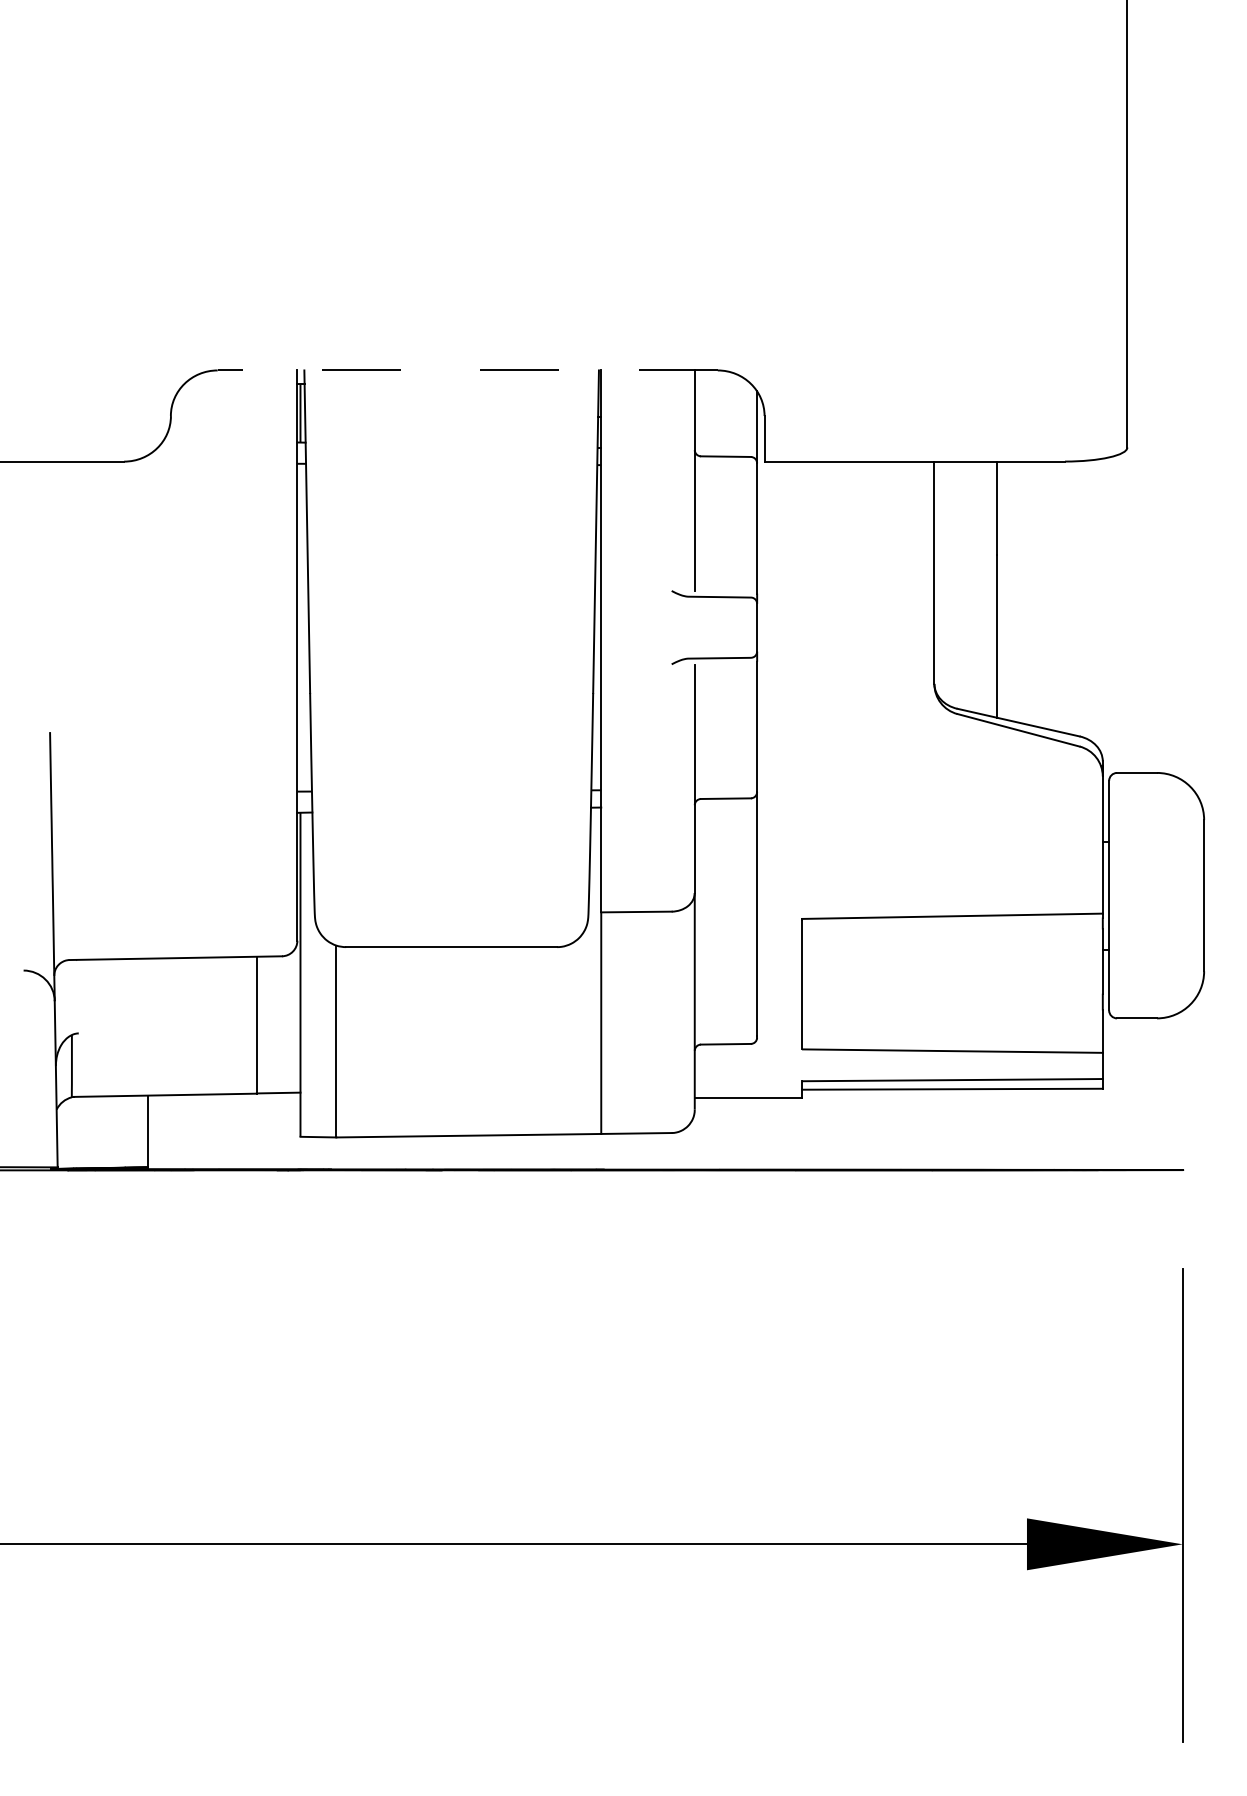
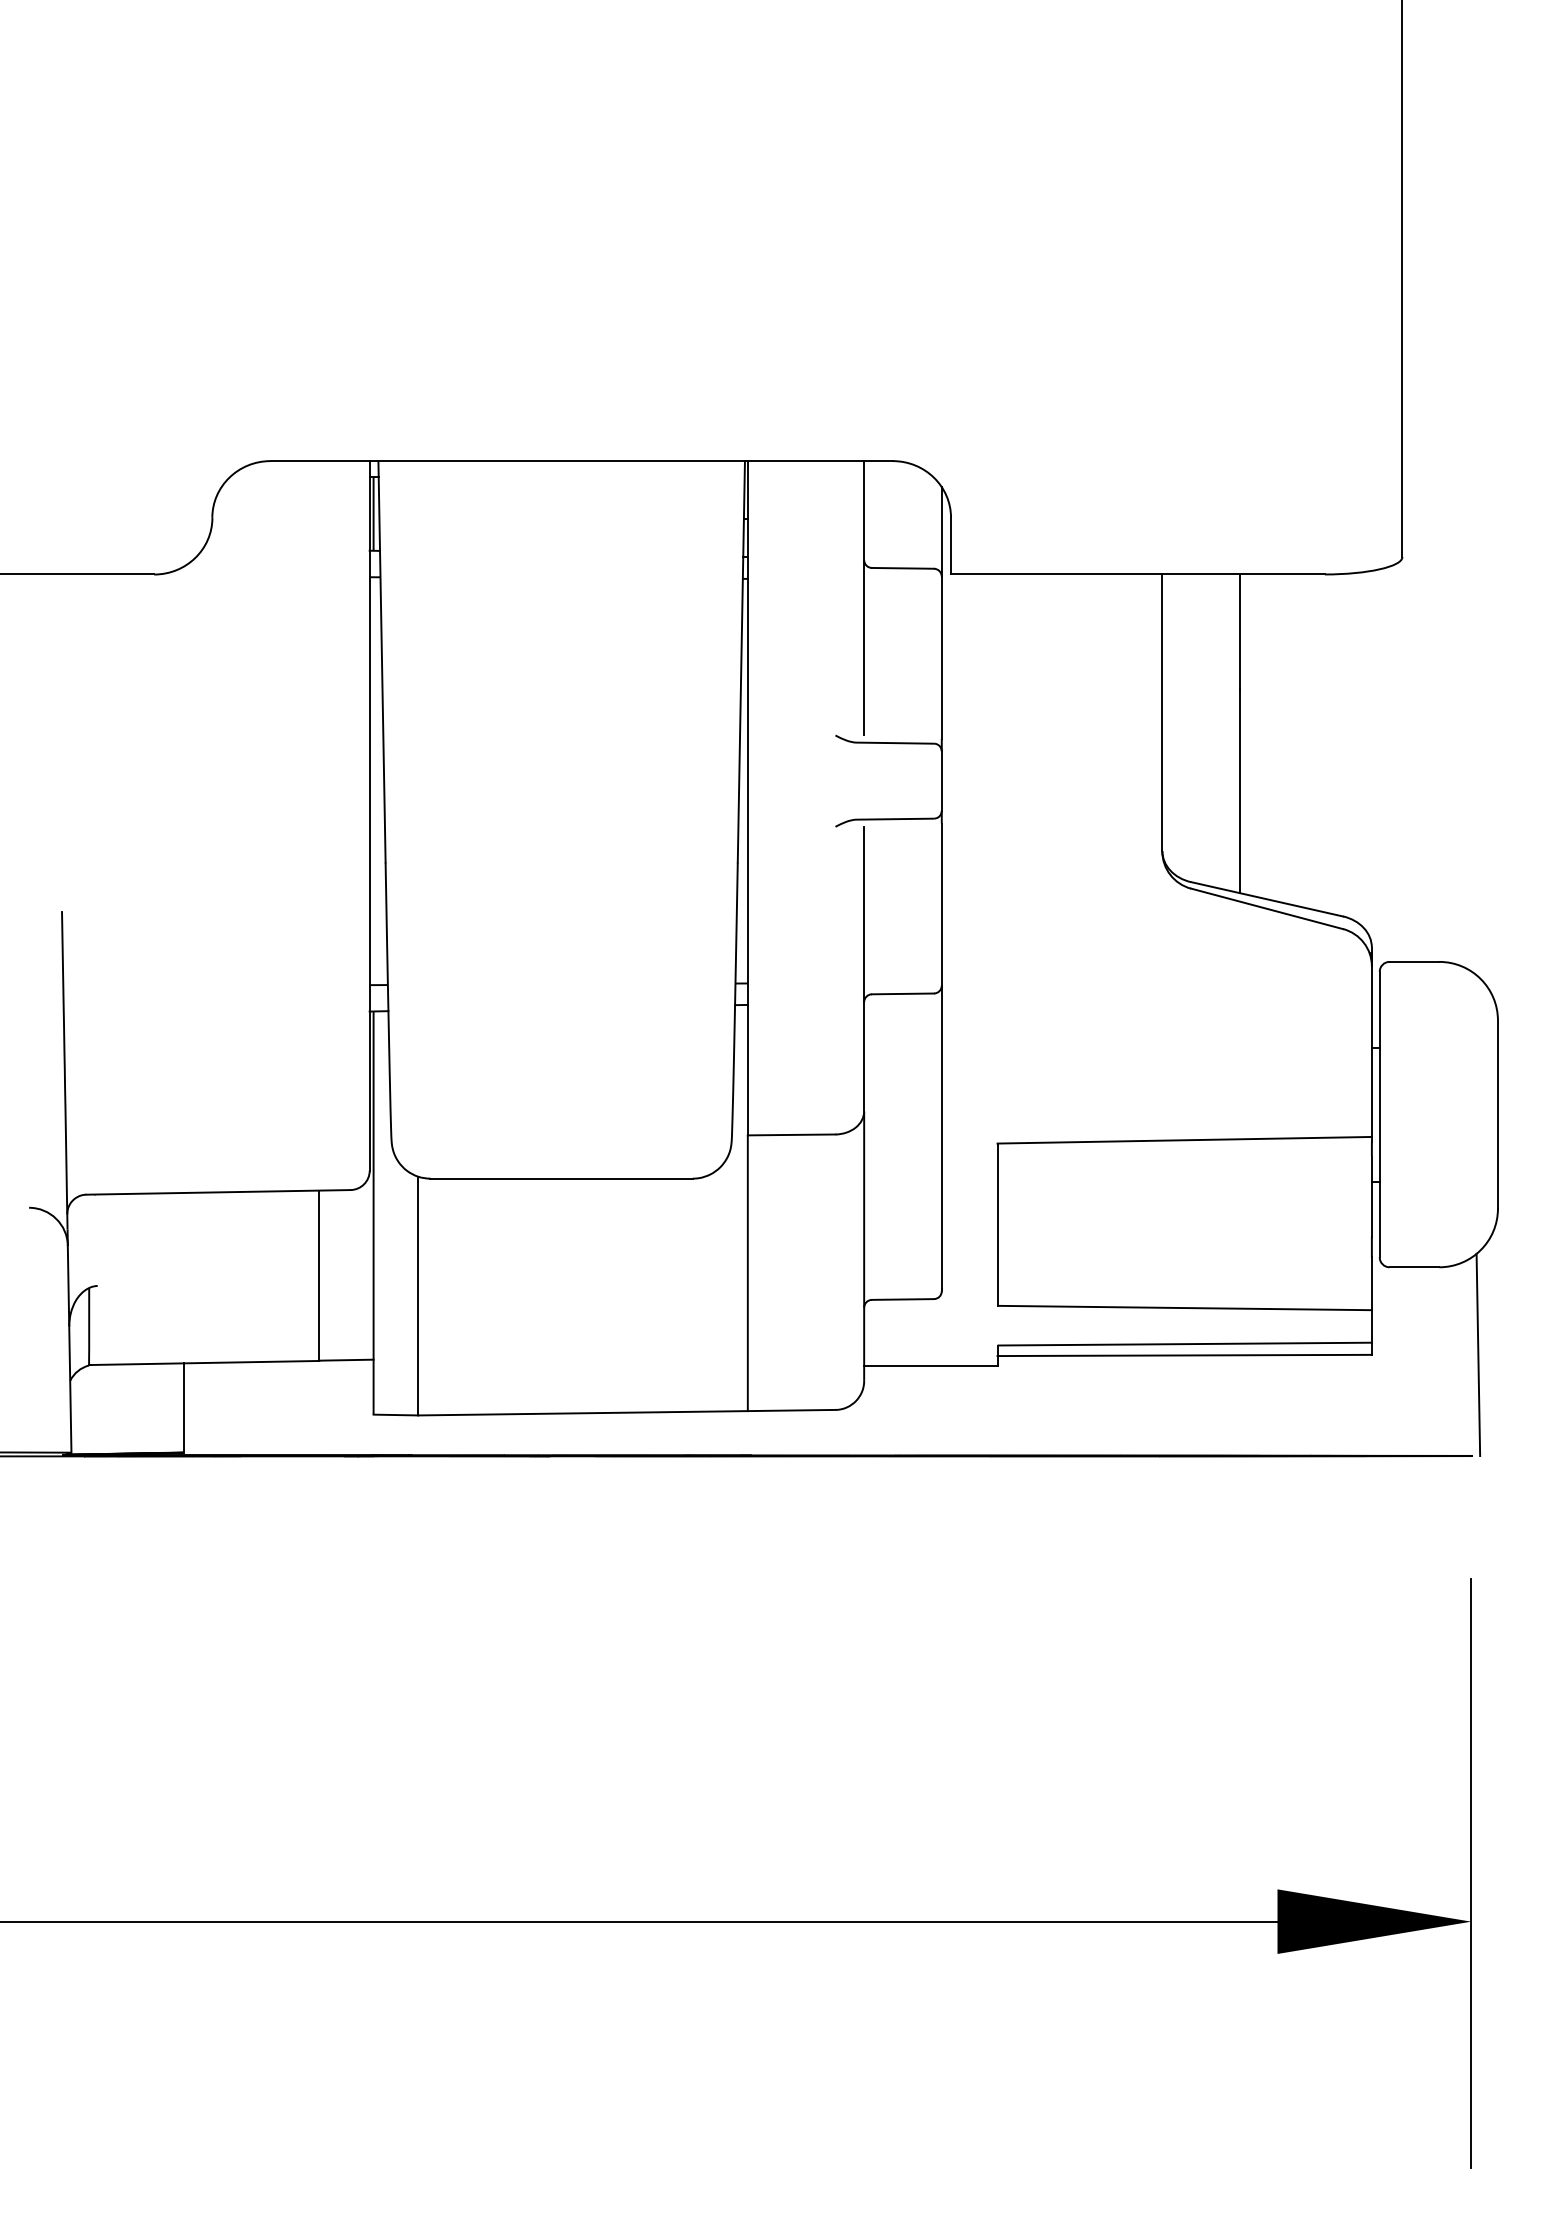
line: (467, 370) -> (581, 461), dashed -> solid
line: (1188, 1088) -> (1478, 1354), added

